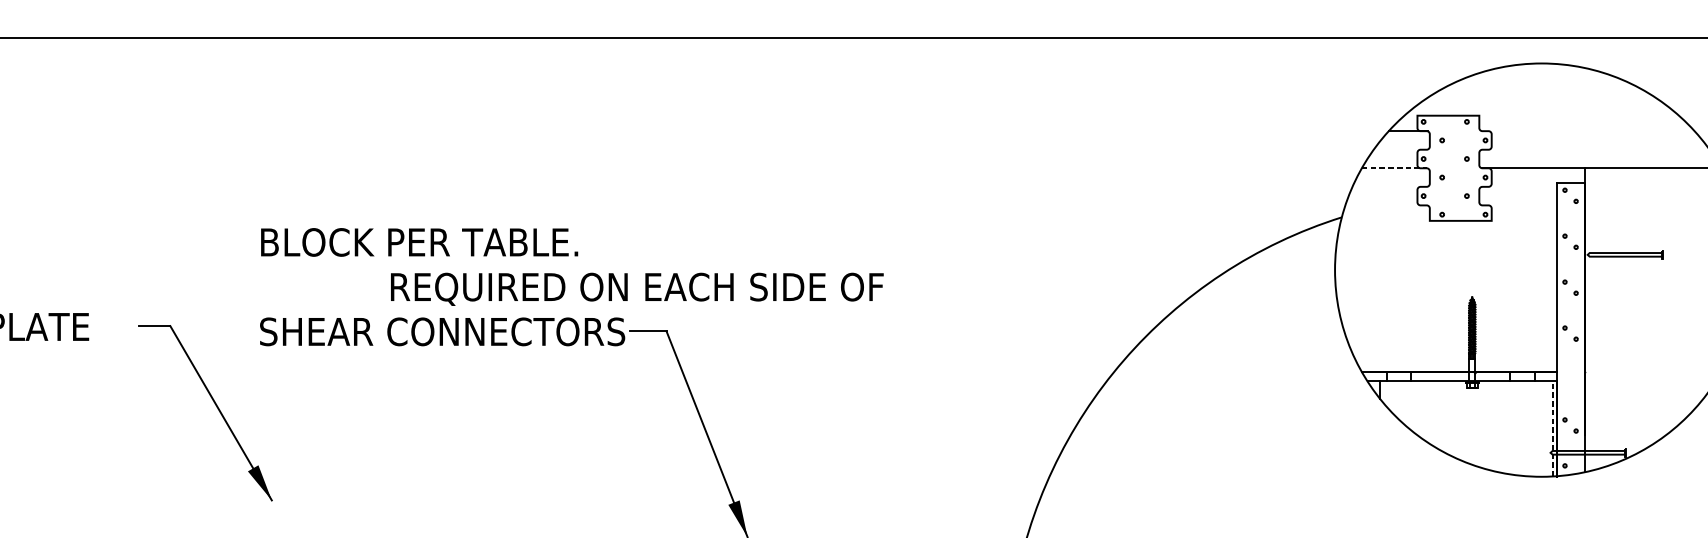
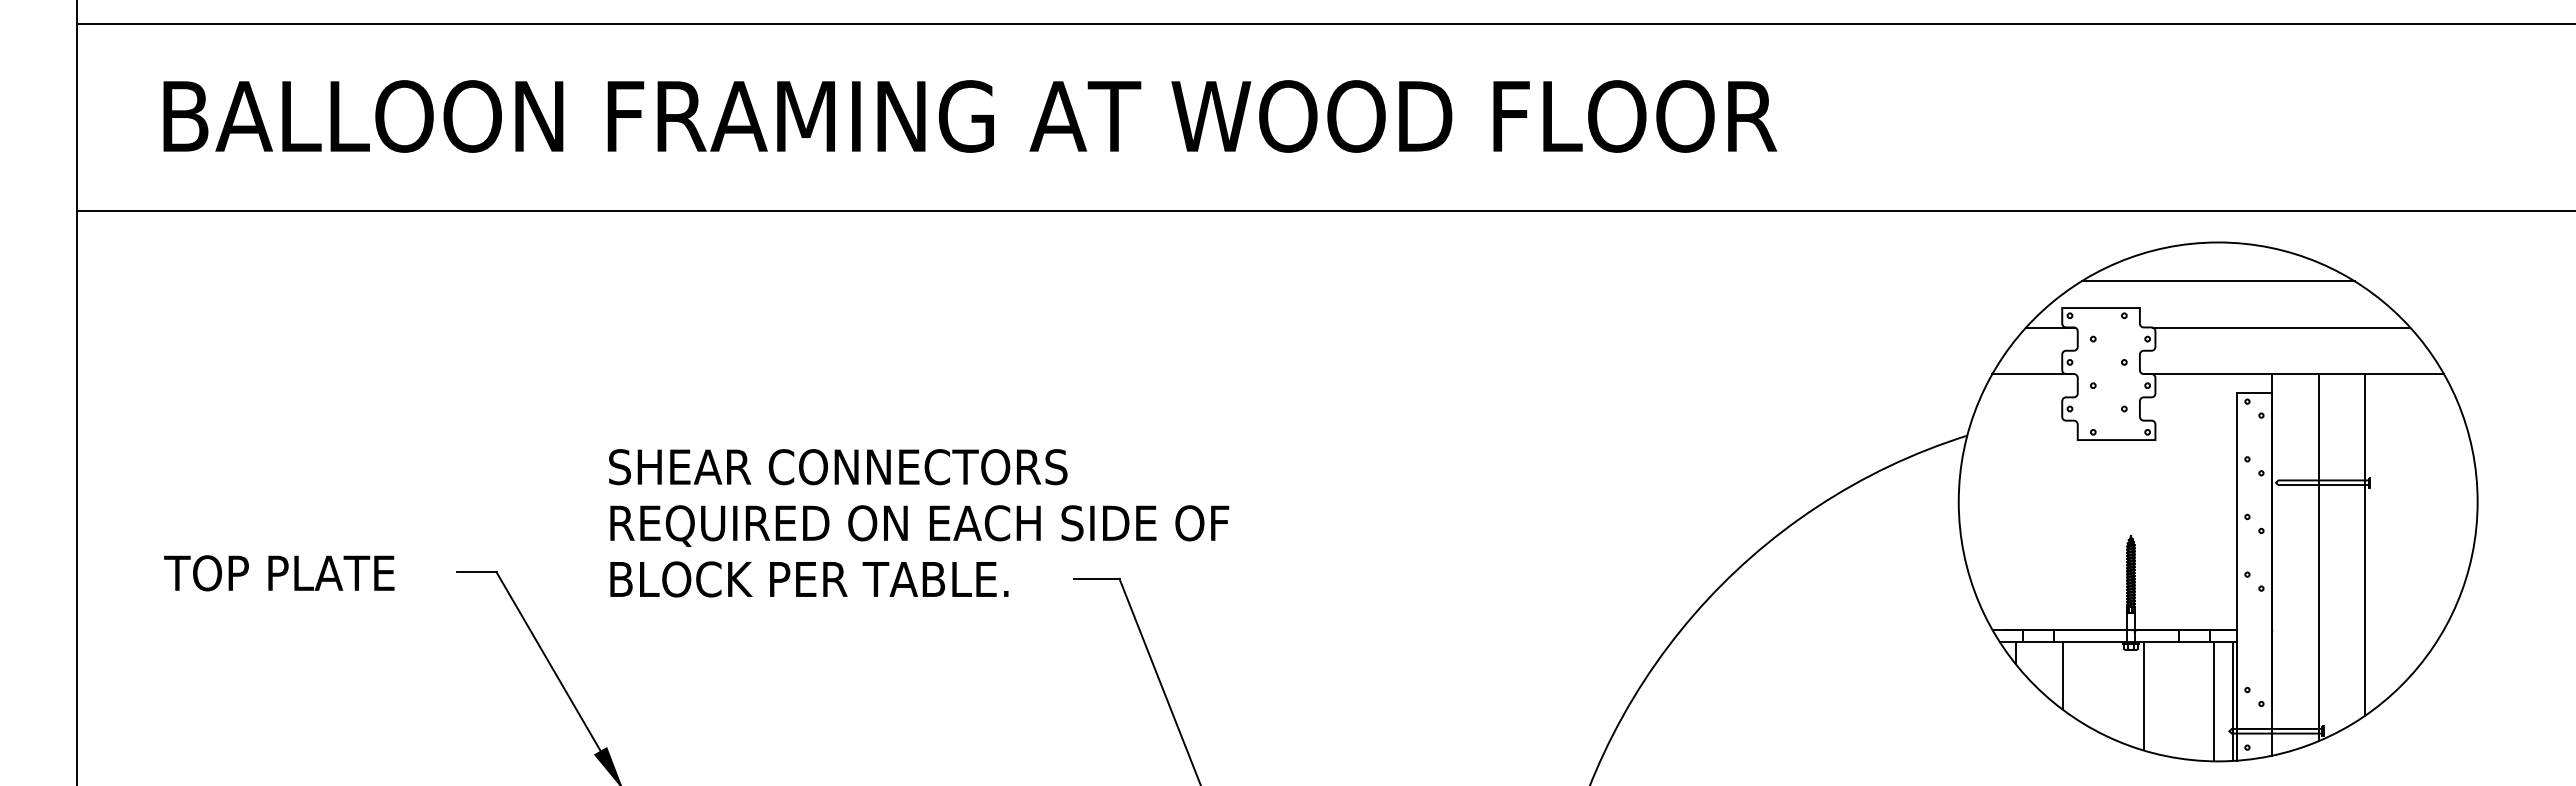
line: (1541, 94) -> (2217, 281), added
line: (1592, 131) -> (2281, 327), added
line: (1394, 168) -> (2033, 374), dashed -> solid
text: (442, 242) -> (838, 467), BLOCK PER TABLE. -> SHEAR CONNECTORS
text: (637, 288) -> (919, 525), moved
line: (1659, 304) -> (2365, 544), added
line: (1621, 314) -> (2318, 557), added
text: (442, 331) -> (838, 579), SHEAR CONNECTORS -> BLOCK PER TABLE.
line: (1417, 408) -> (2062, 675), added
line: (1482, 424) -> (2143, 695), added
line: (1537, 429) -> (2213, 701), added
line: (1553, 429) -> (2232, 701), dashed -> solid

